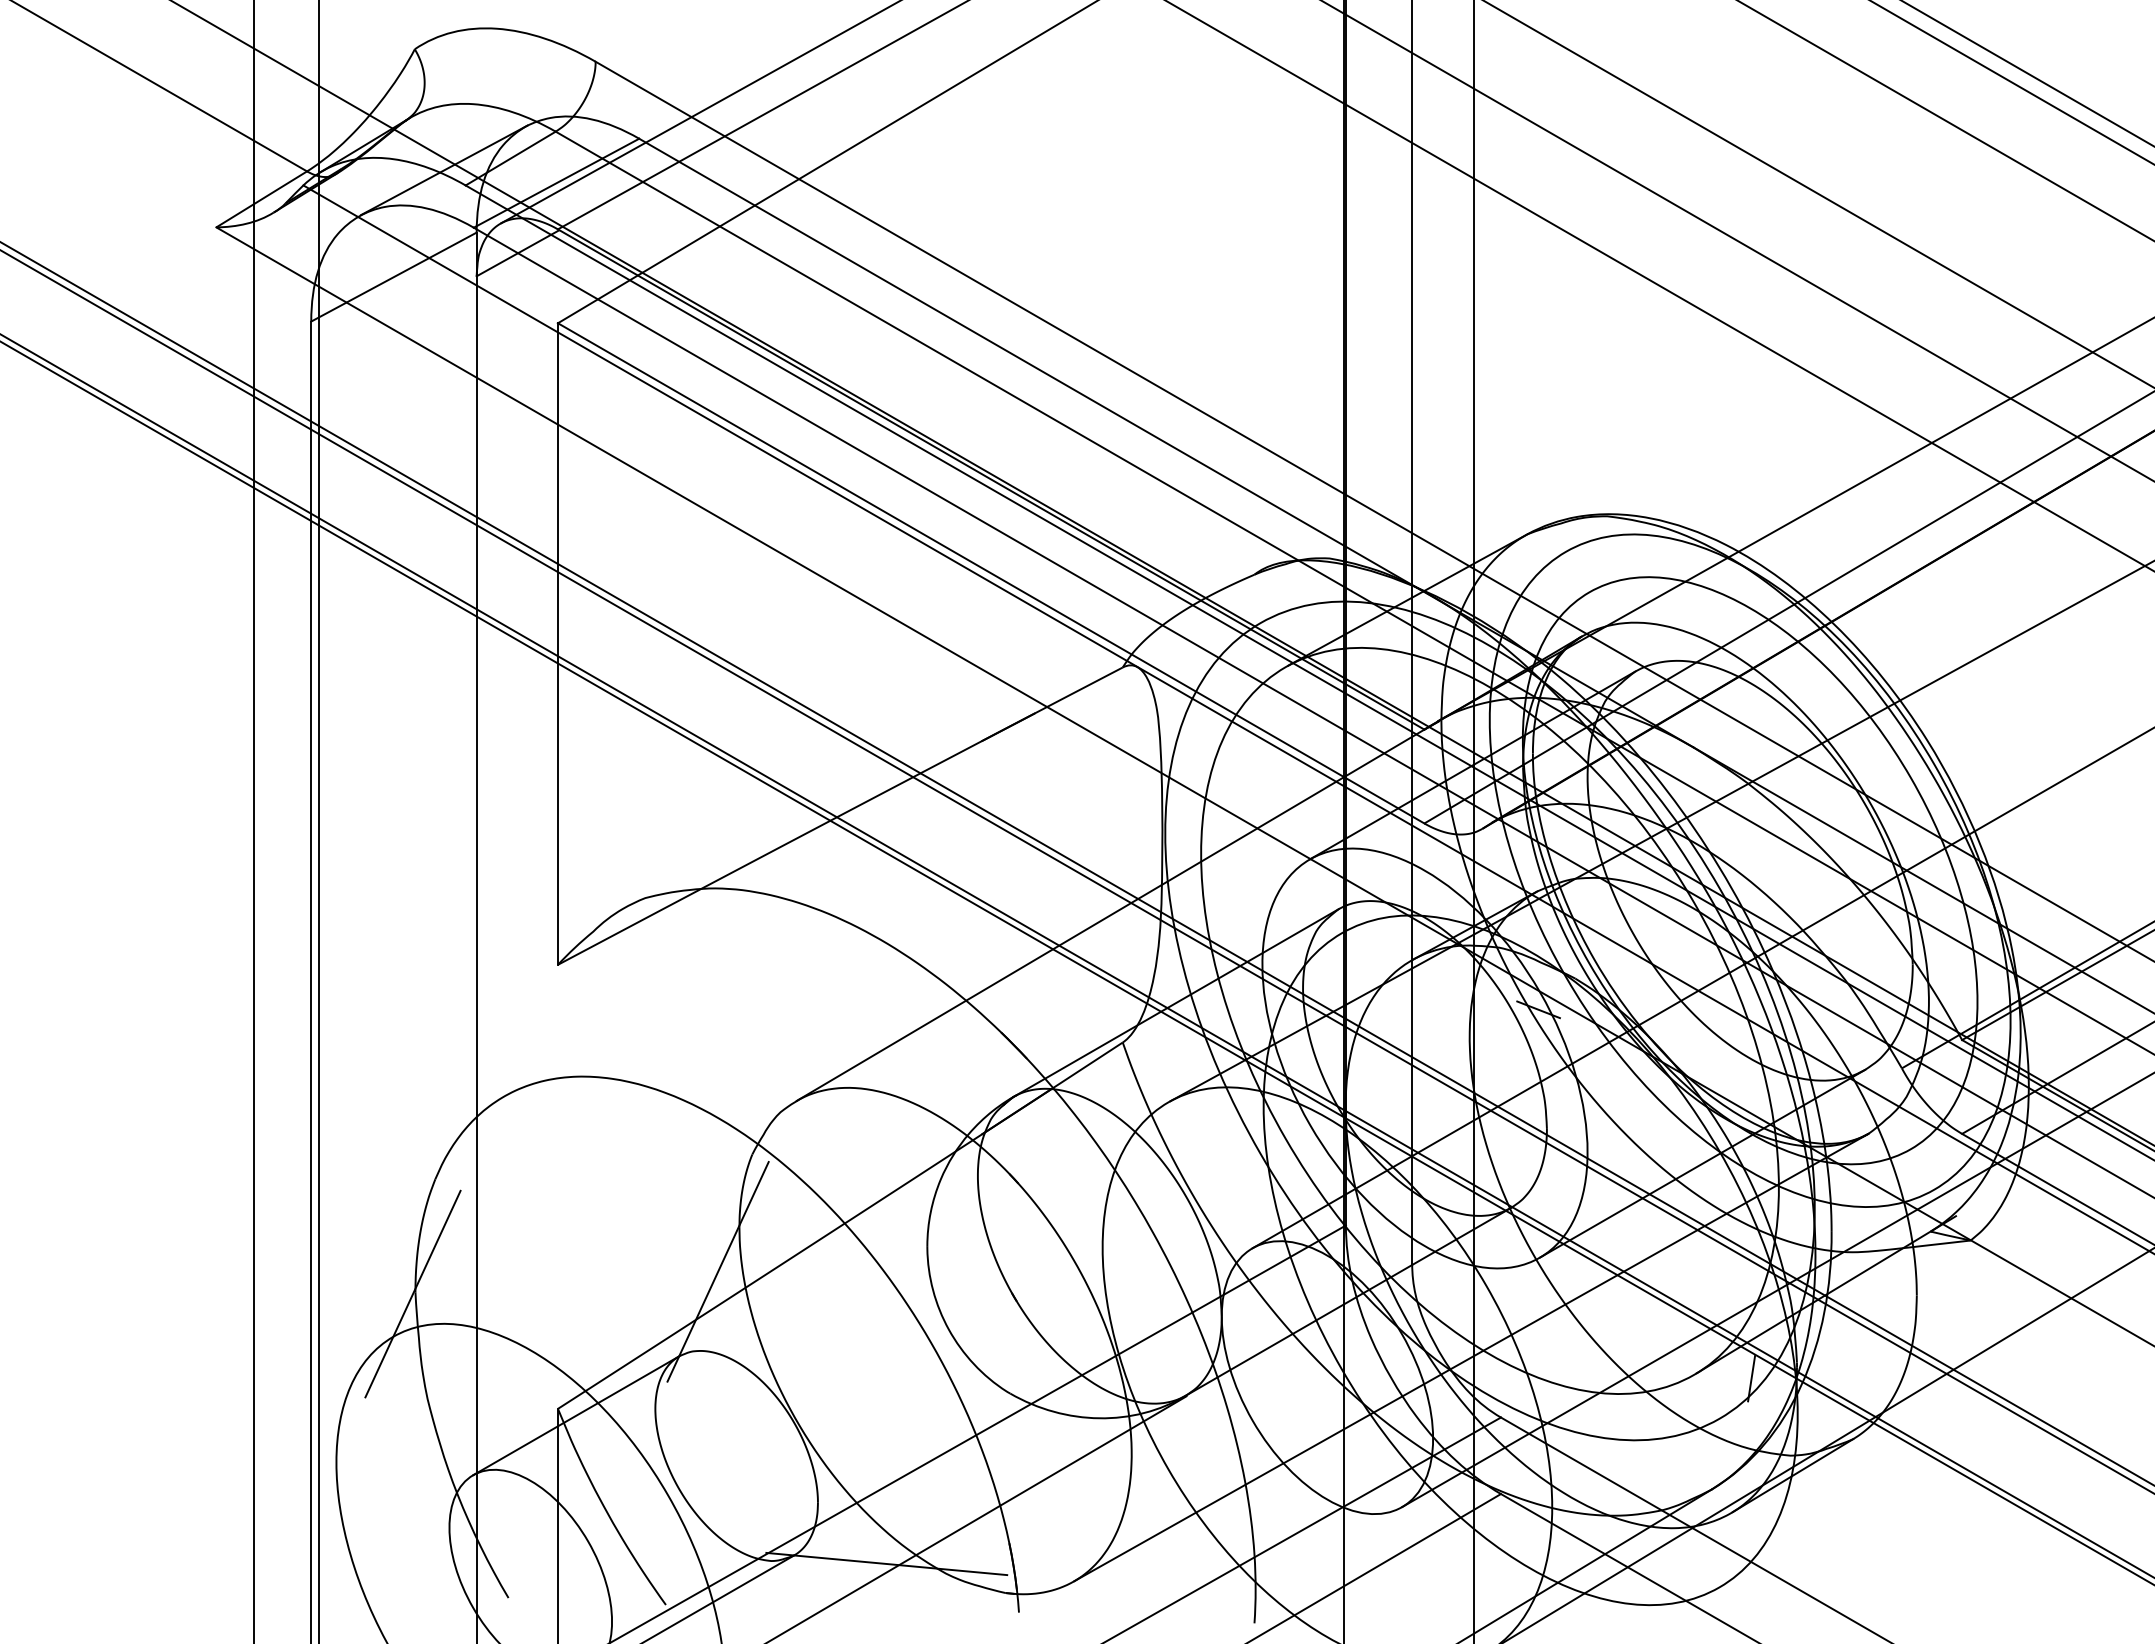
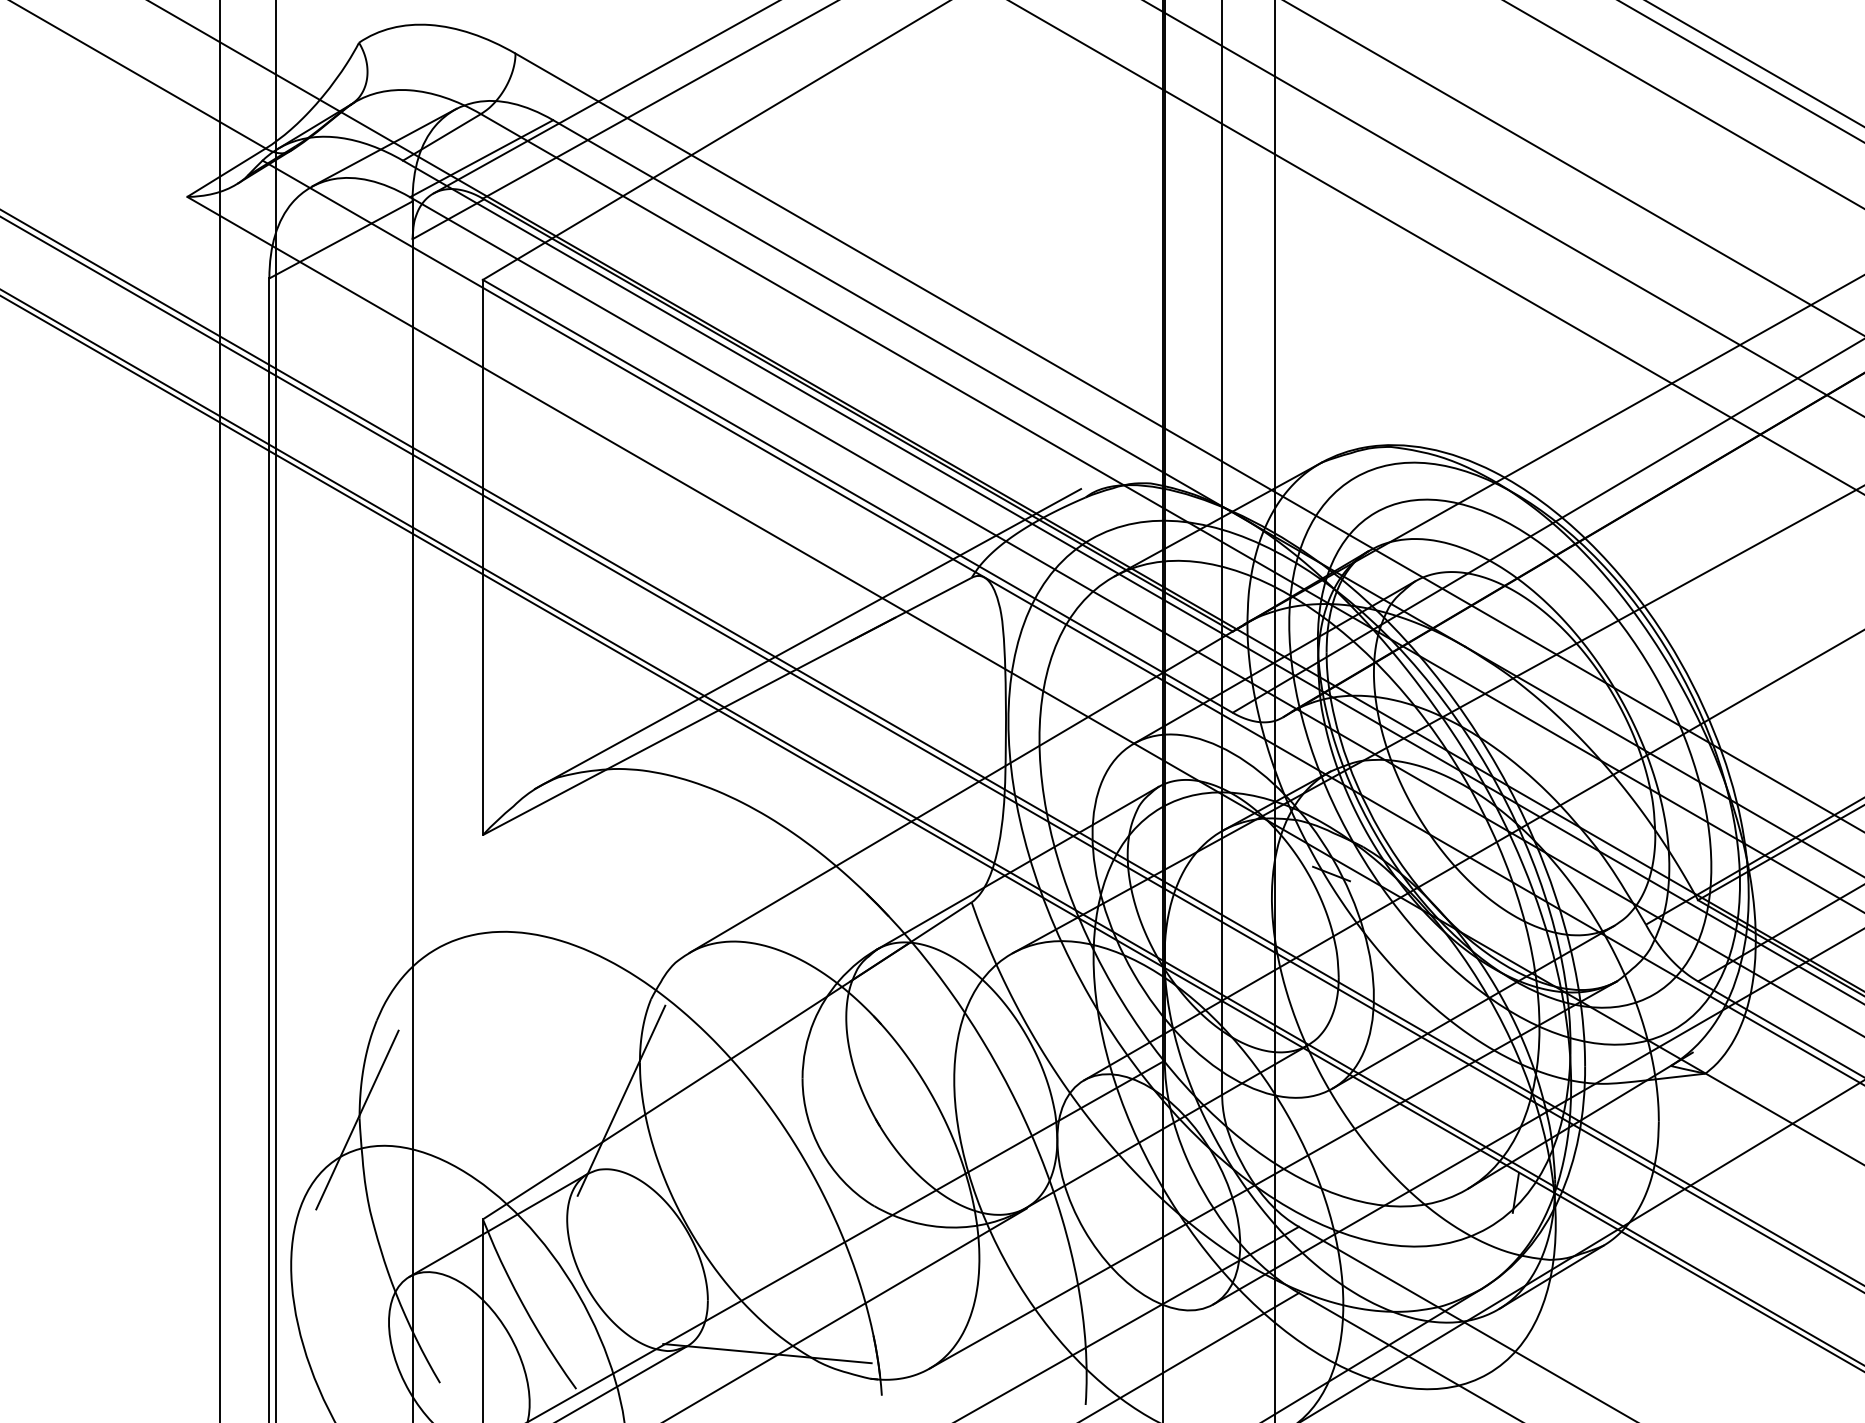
line: (933, 737) -> (807, 638), added

